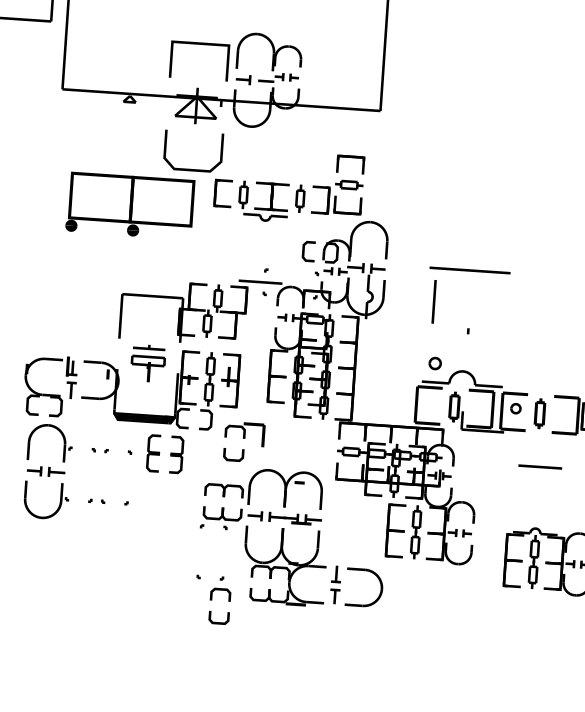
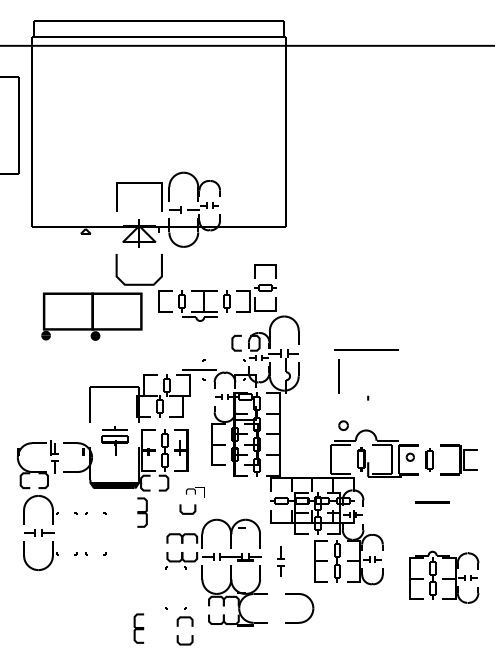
part: (244, 434) -> (195, 492), size x0.6
part: (153, 453) -> (138, 628), moved
part: (334, 584) -> (280, 561), moved

